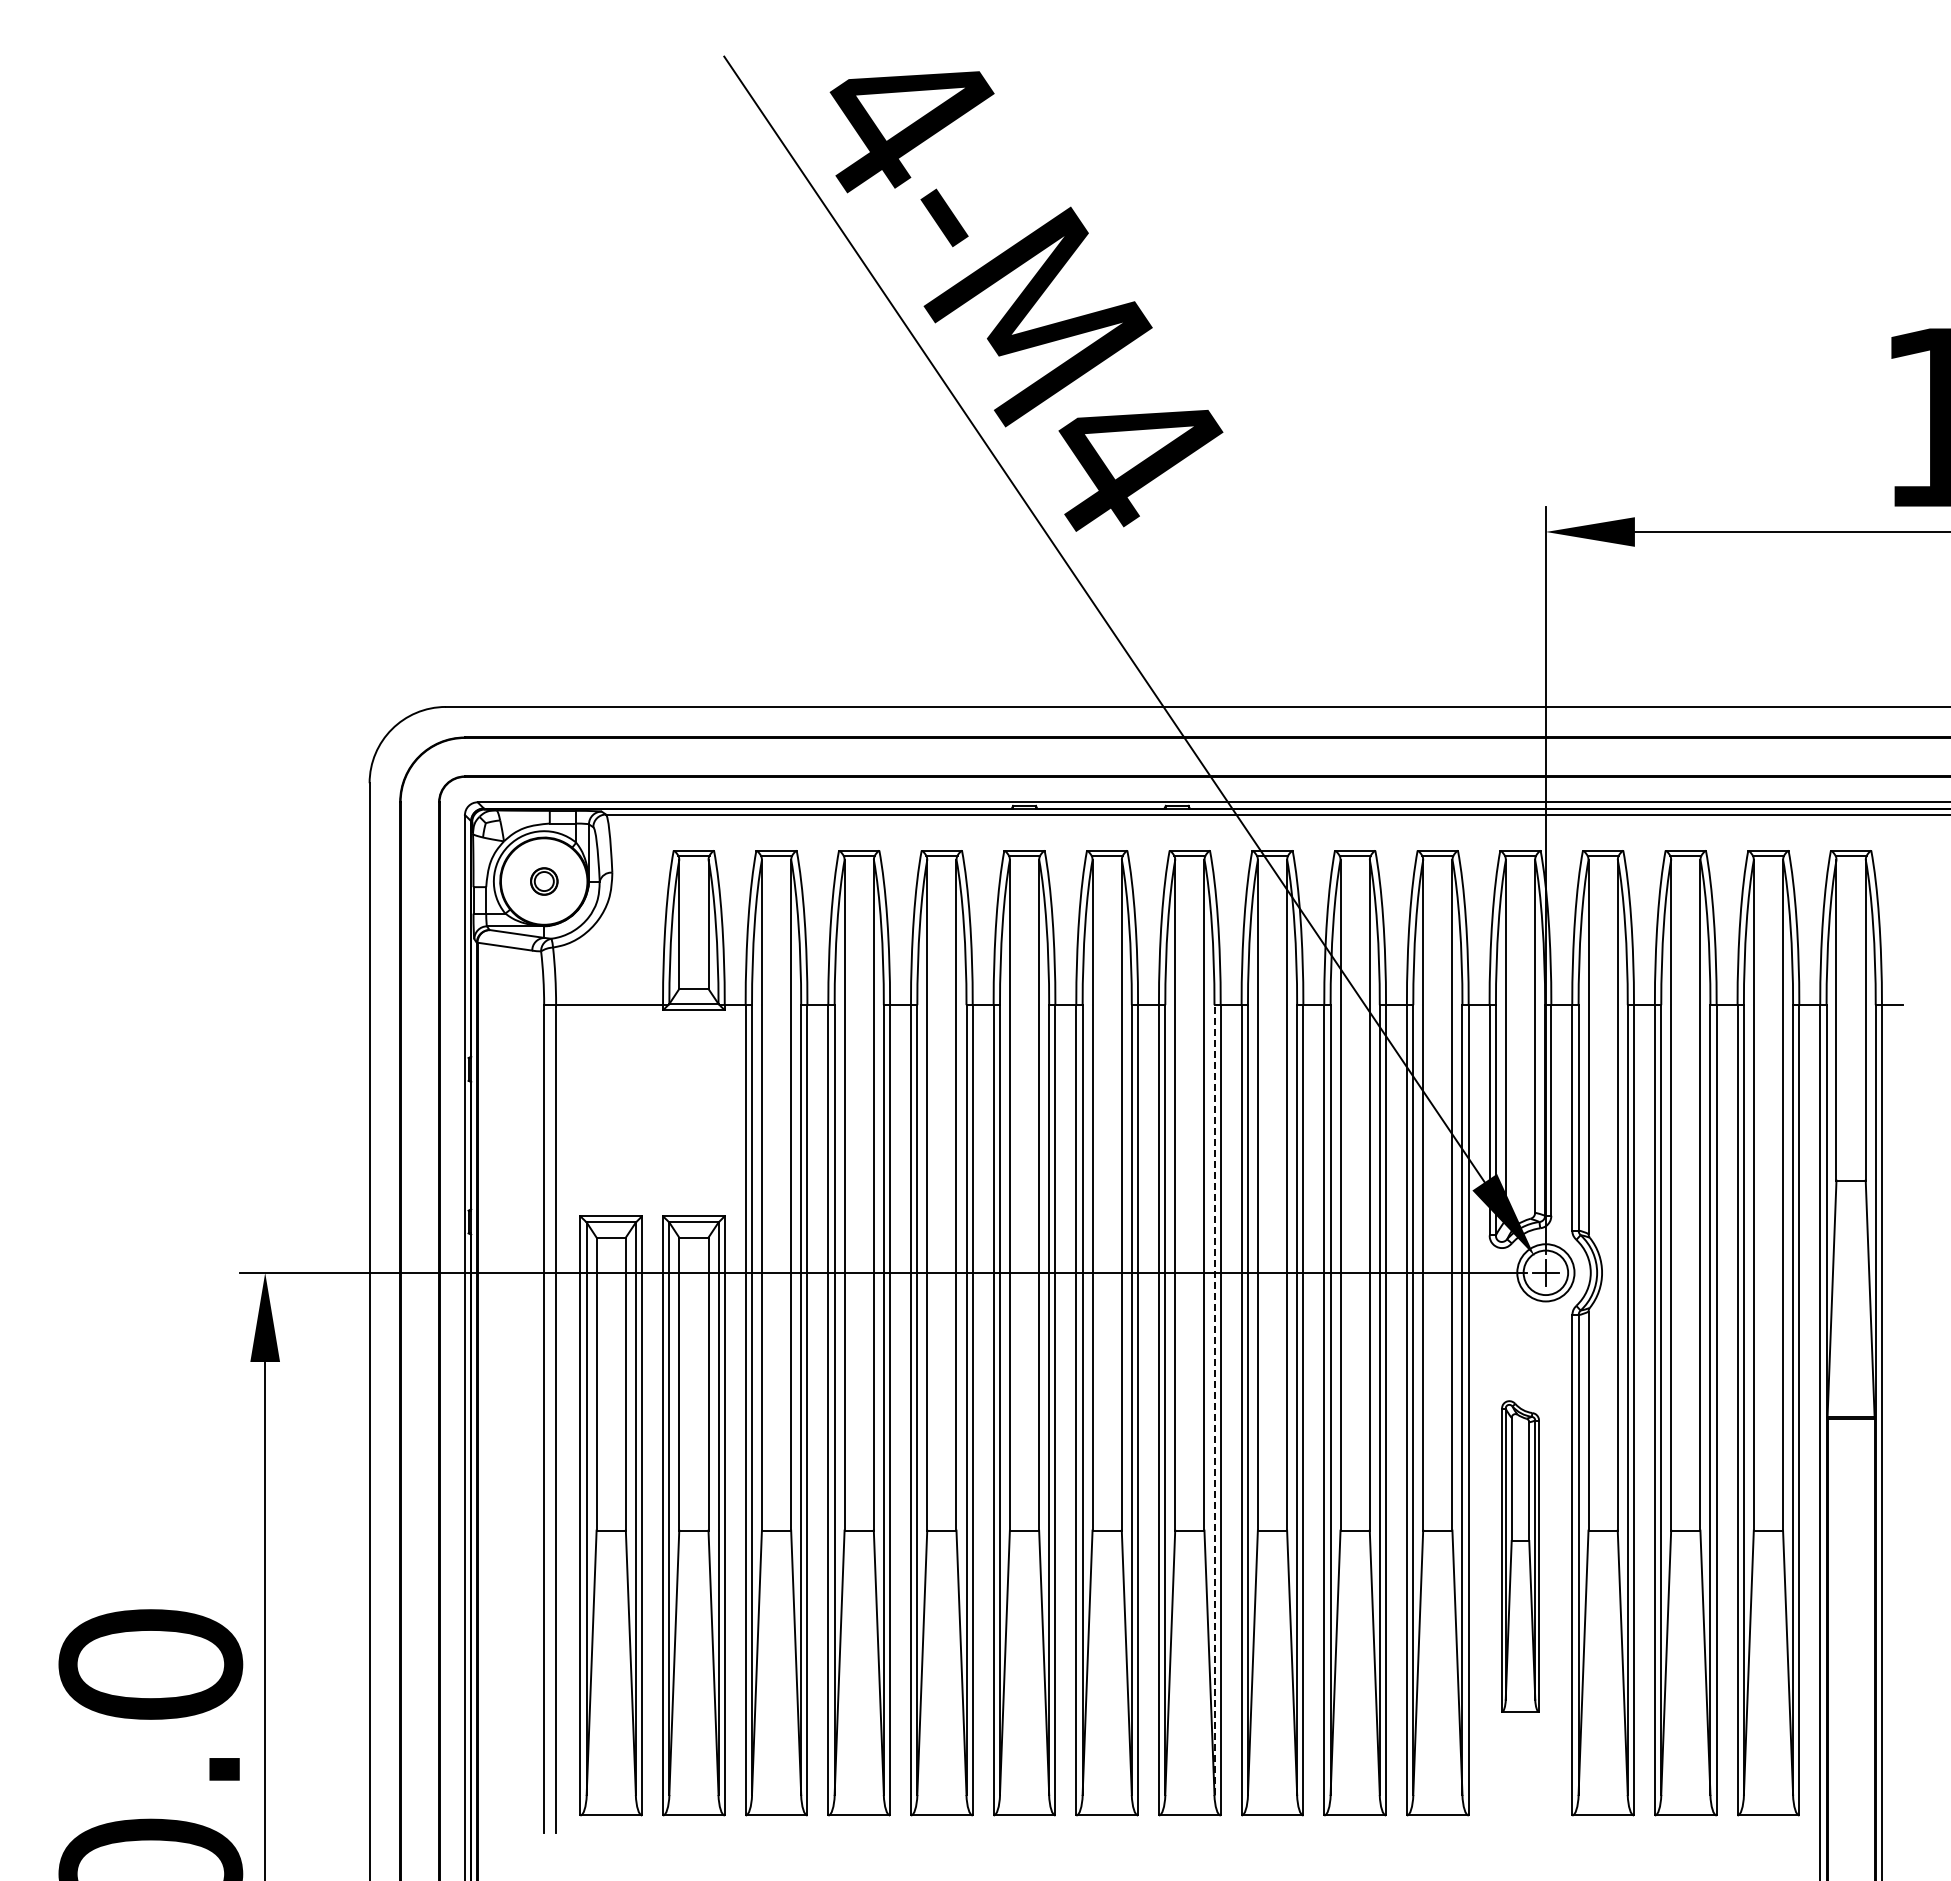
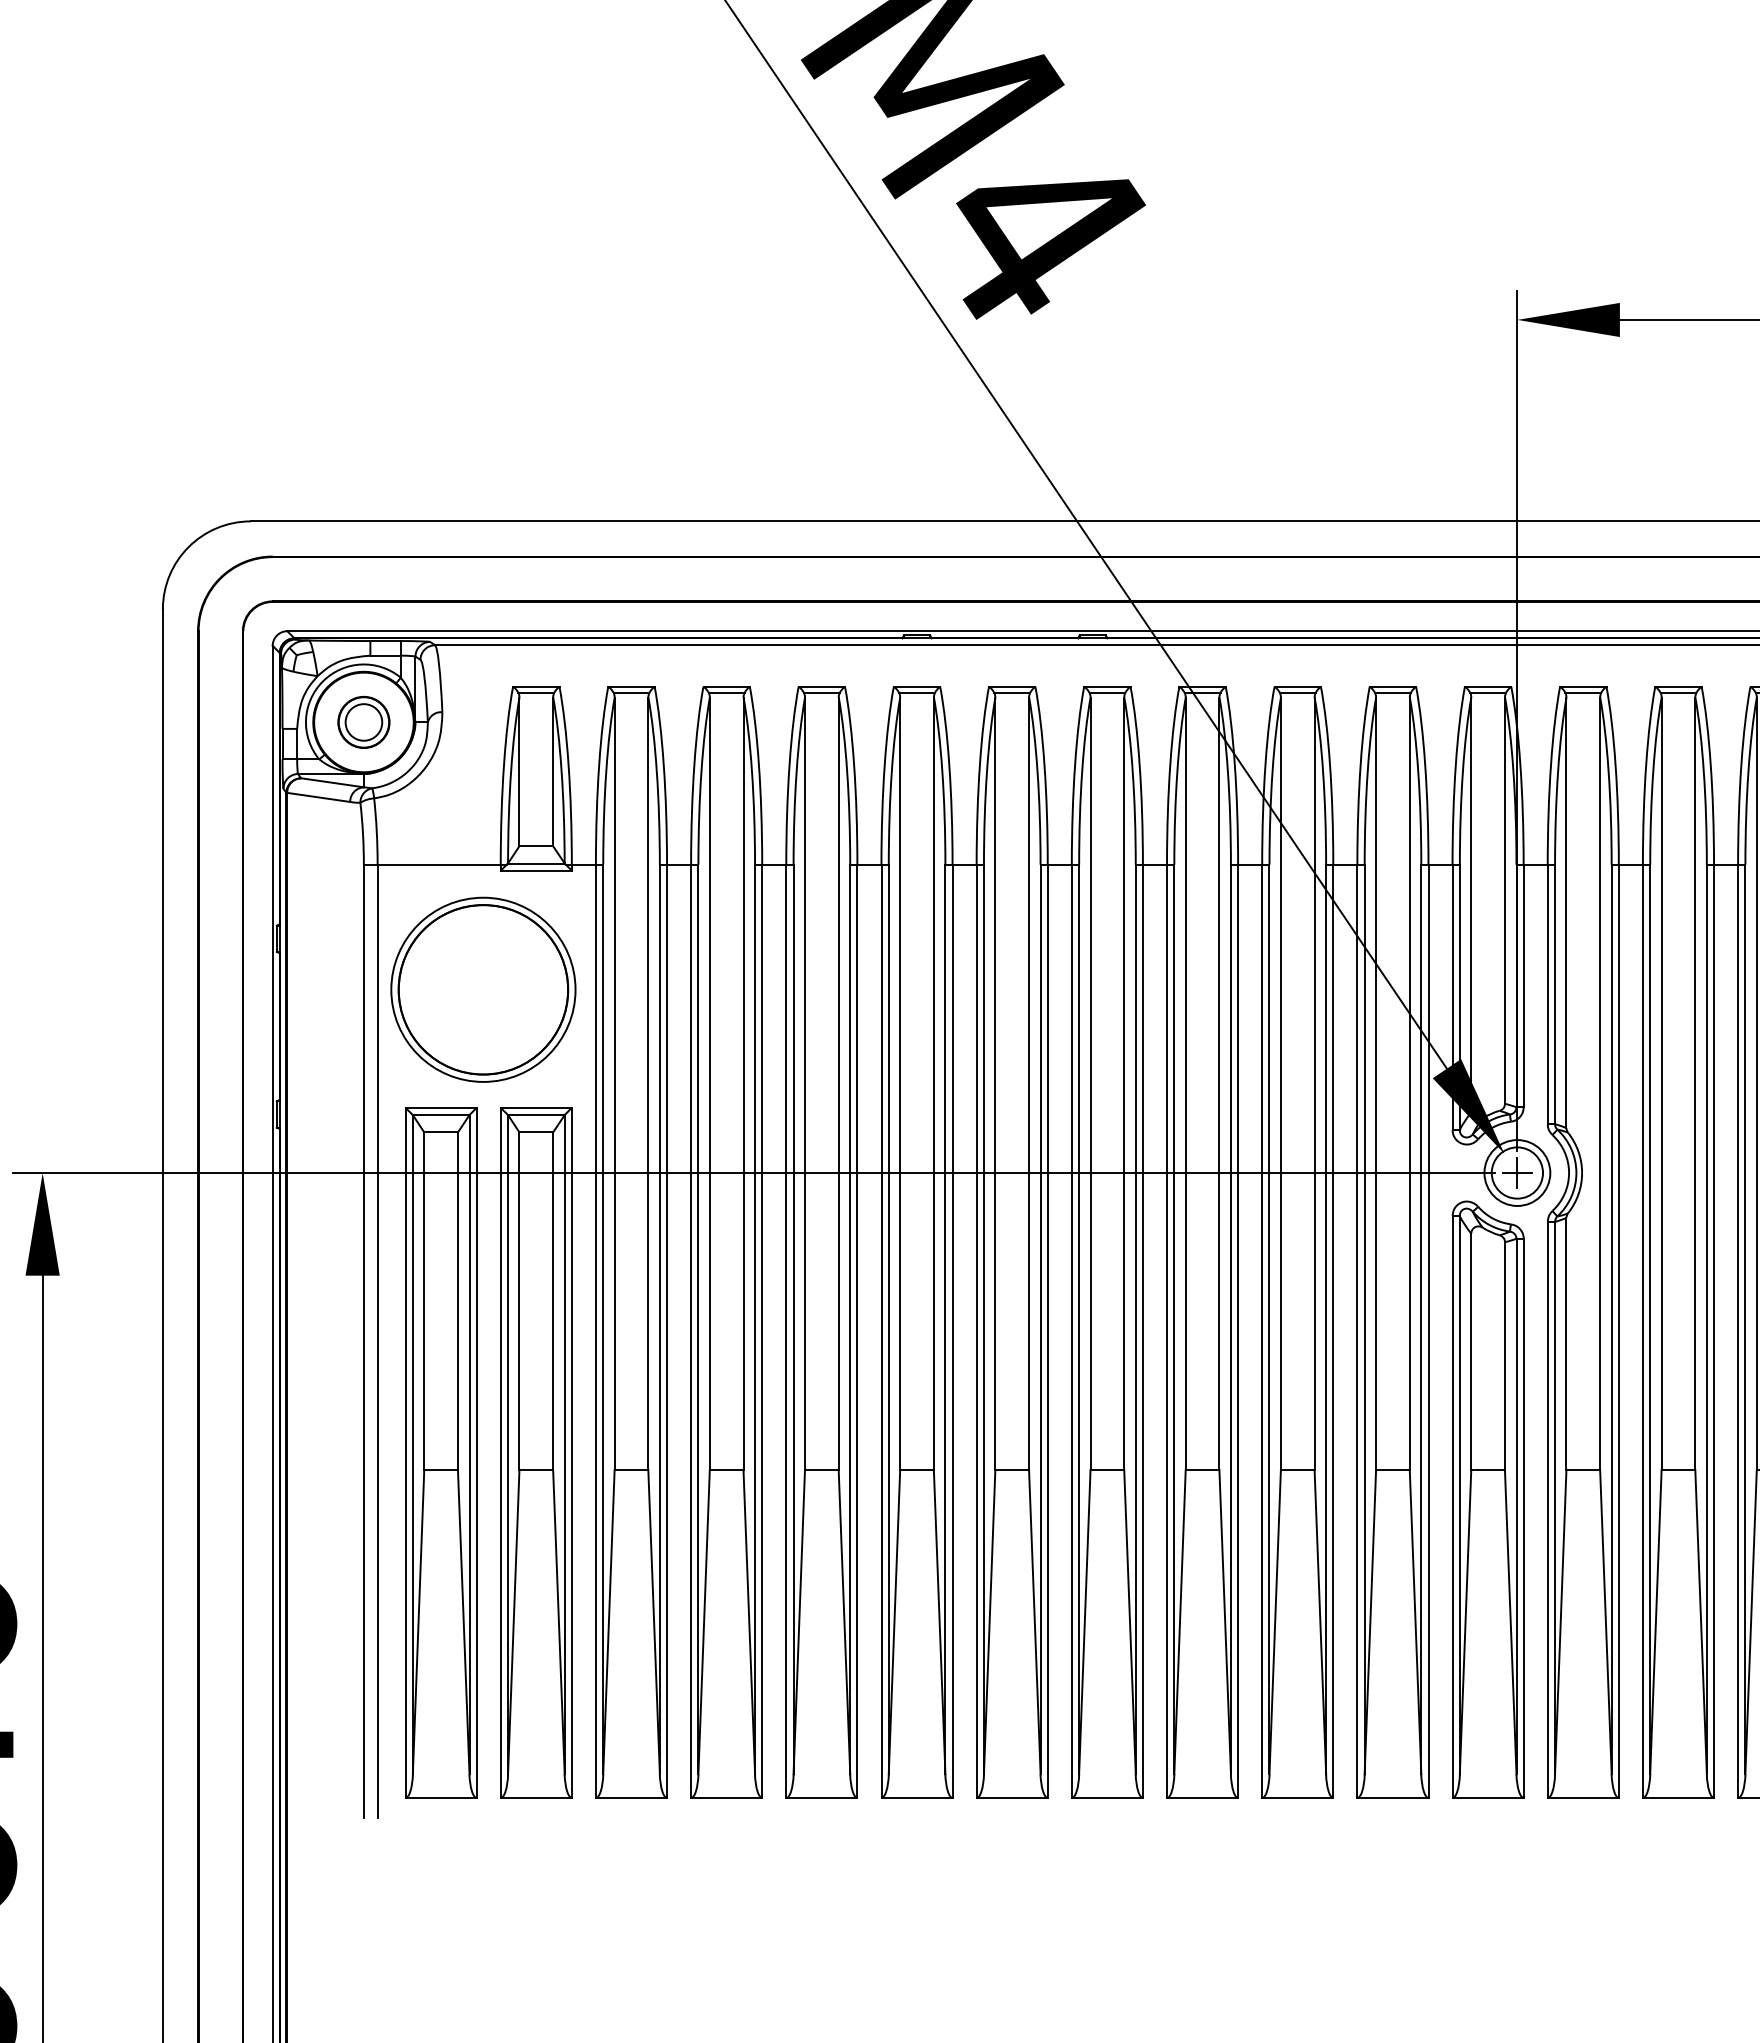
part: (544, 881) -> (364, 722), size x1.67
part: (647, 1113) -> (482, 989), added
line: (1214, 1400) -> (1135, 1320), dashed -> solid
part: (1520, 1556) -> (1488, 1499), size x1.67

